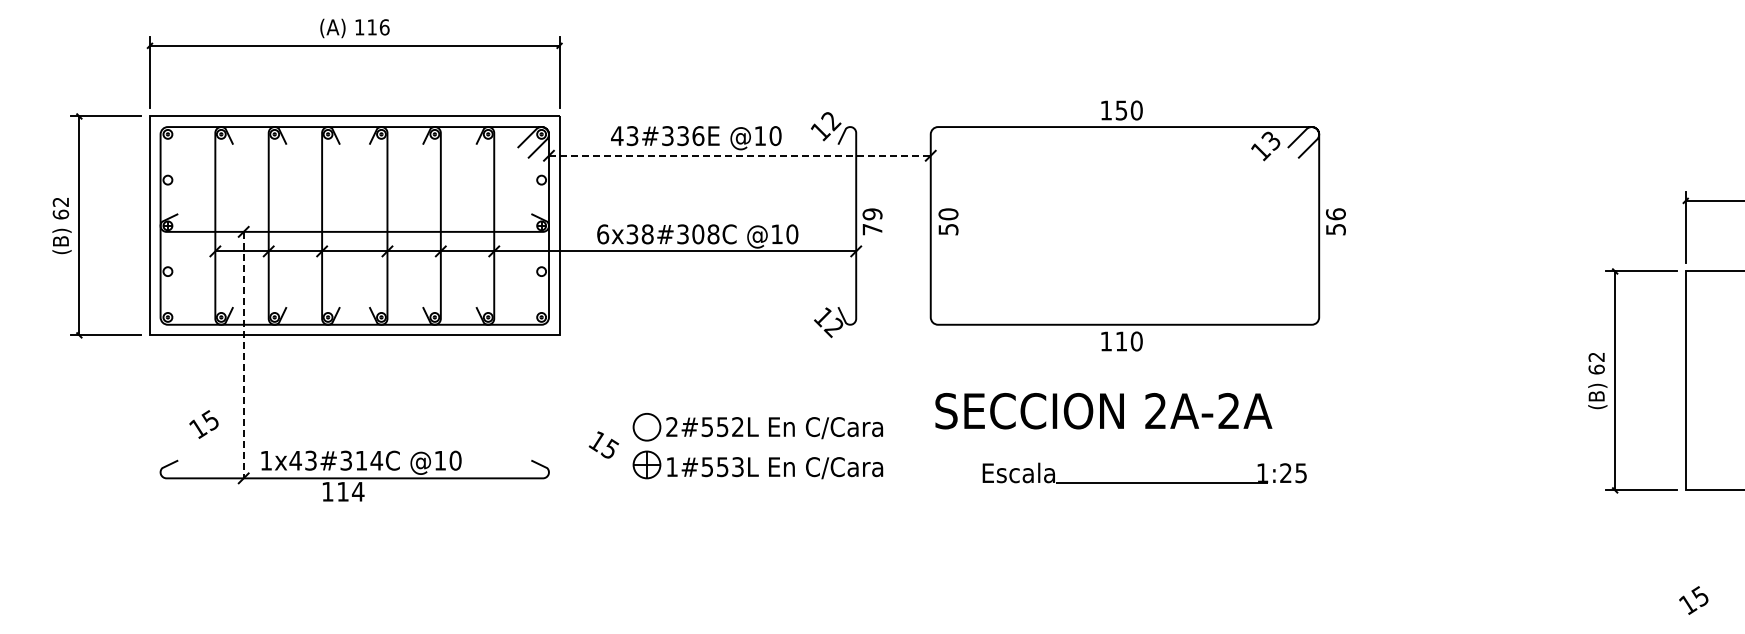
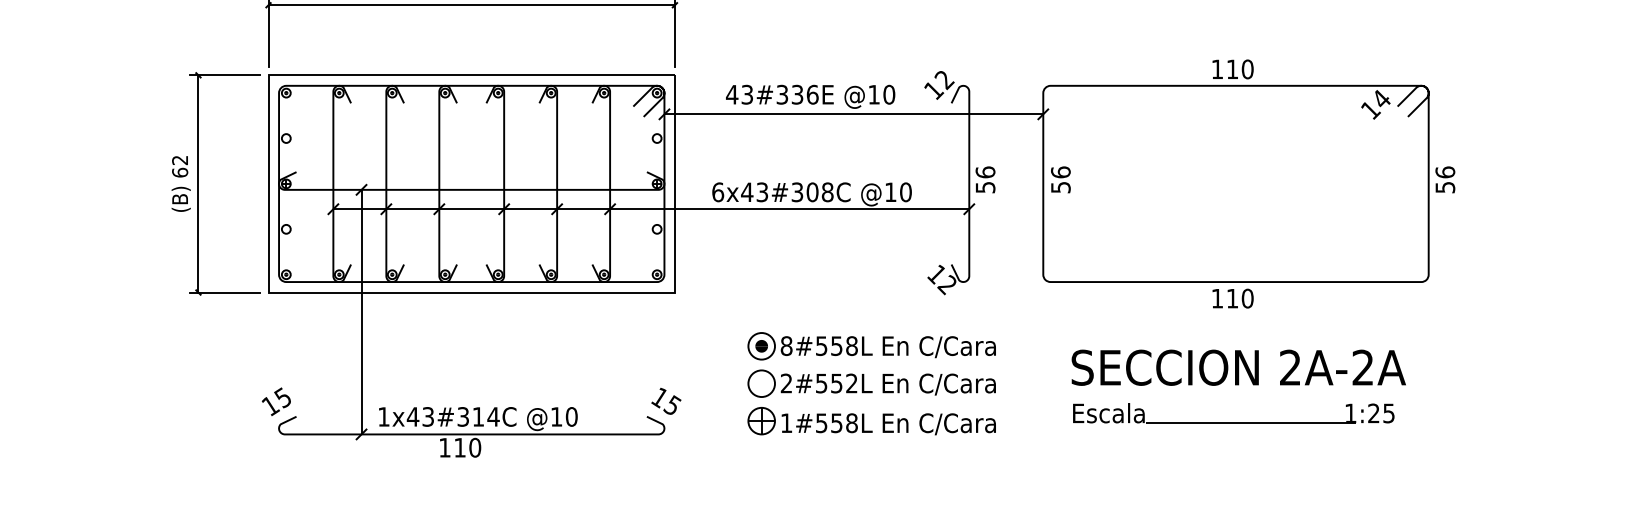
text: (1121, 110) -> (1232, 69), 150 -> 110
text: (1270, 140) -> (1380, 99), 13 -> 14
line: (739, 155) -> (853, 114), dashed -> solid
text: (948, 214) -> (1060, 172), 50 -> 56
text: (872, 221) -> (985, 179), 79 -> 56
text: (639, 234) -> (754, 192), 6x38#308C -> 6x43#308C
line: (243, 355) -> (361, 312), dashed -> solid
part: (750, 389) -> (864, 346), added
text: (1103, 411) -> (1238, 368), moved
text: (203, 424) -> (275, 401), moved
text: (603, 444) -> (665, 400), moved
text: (737, 467) -> (851, 423), 1#553L -> 1#558L
part: (1144, 482) -> (1233, 422), moved
text: (358, 491) -> (475, 447), 114 -> 110

